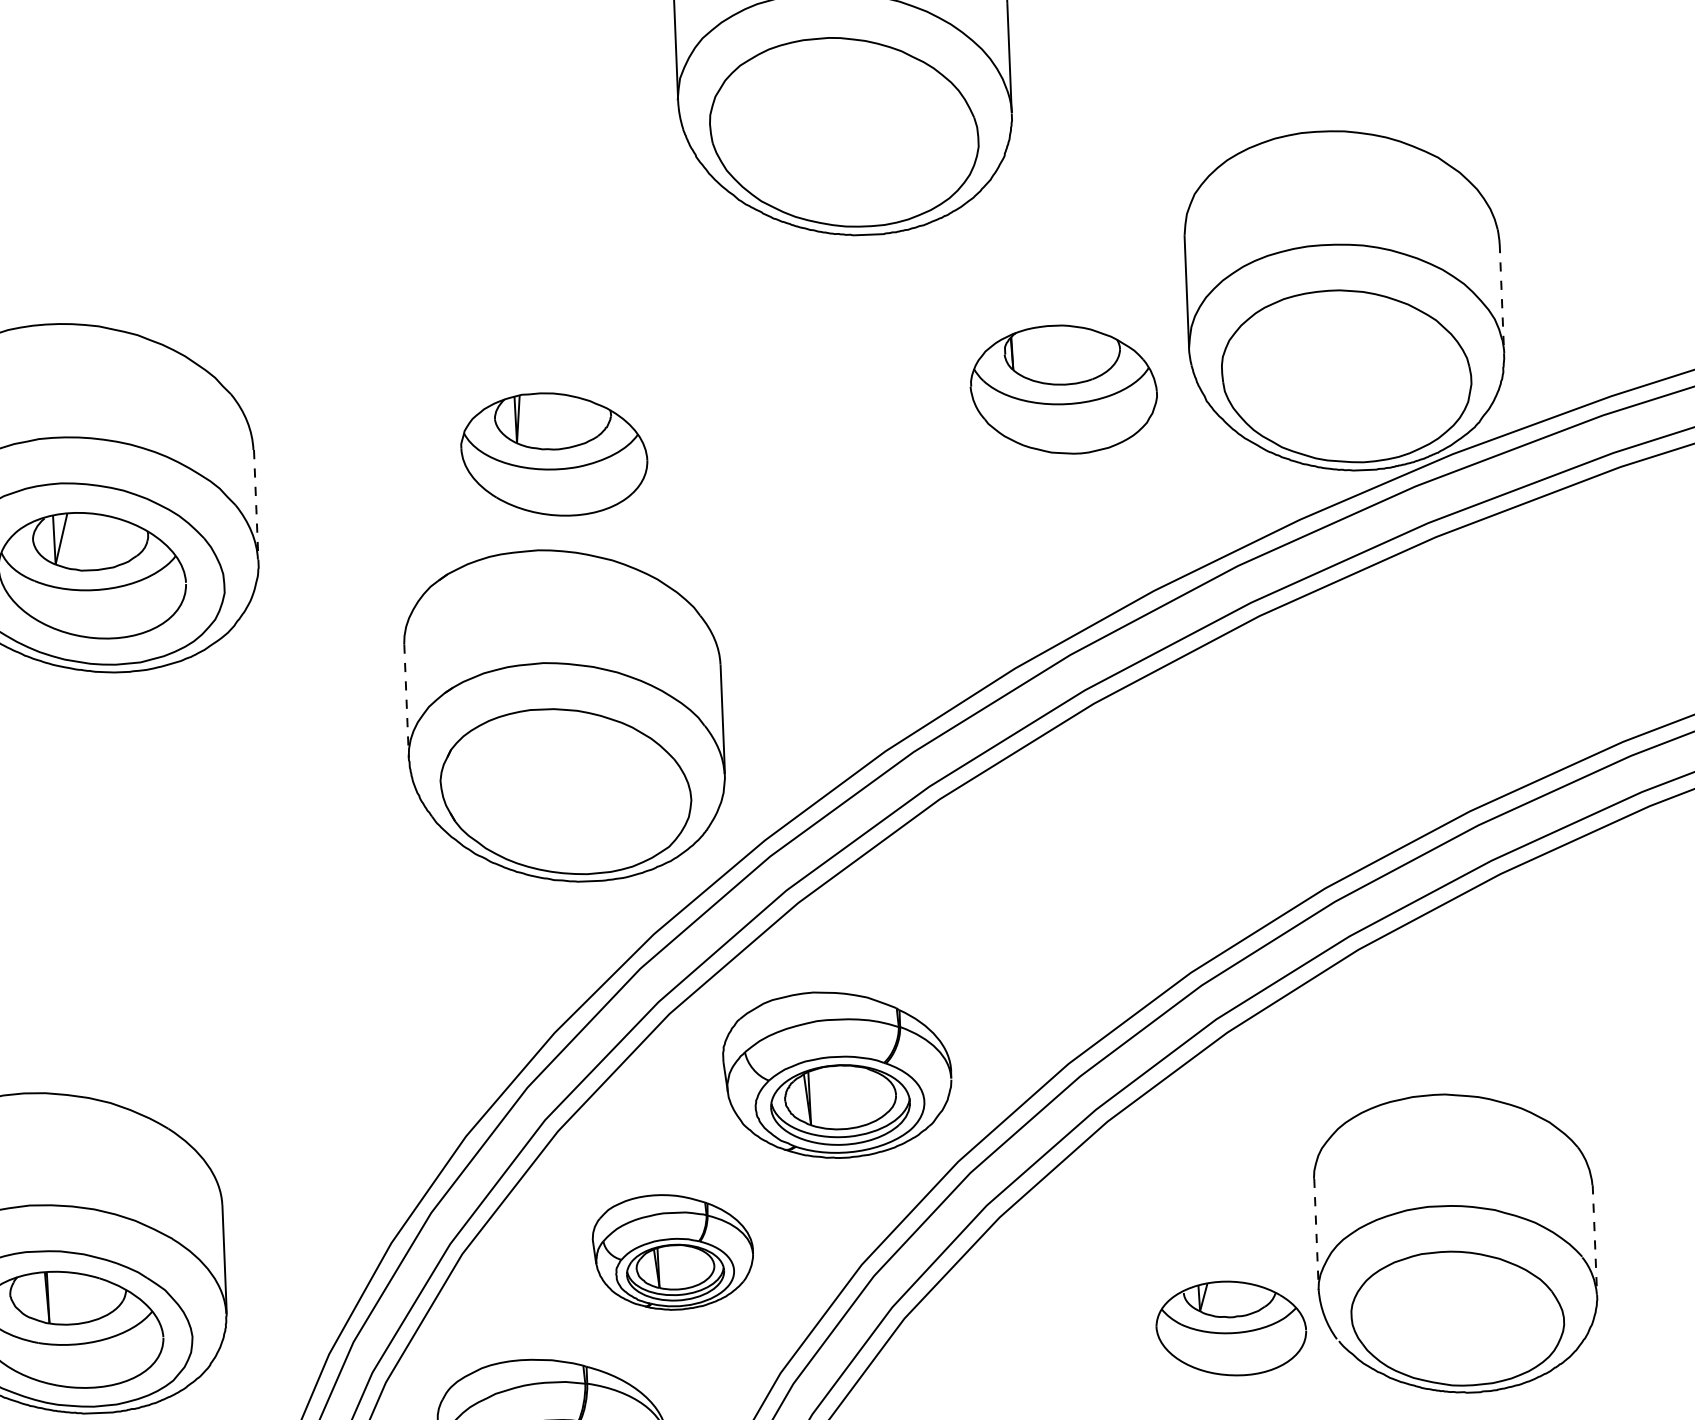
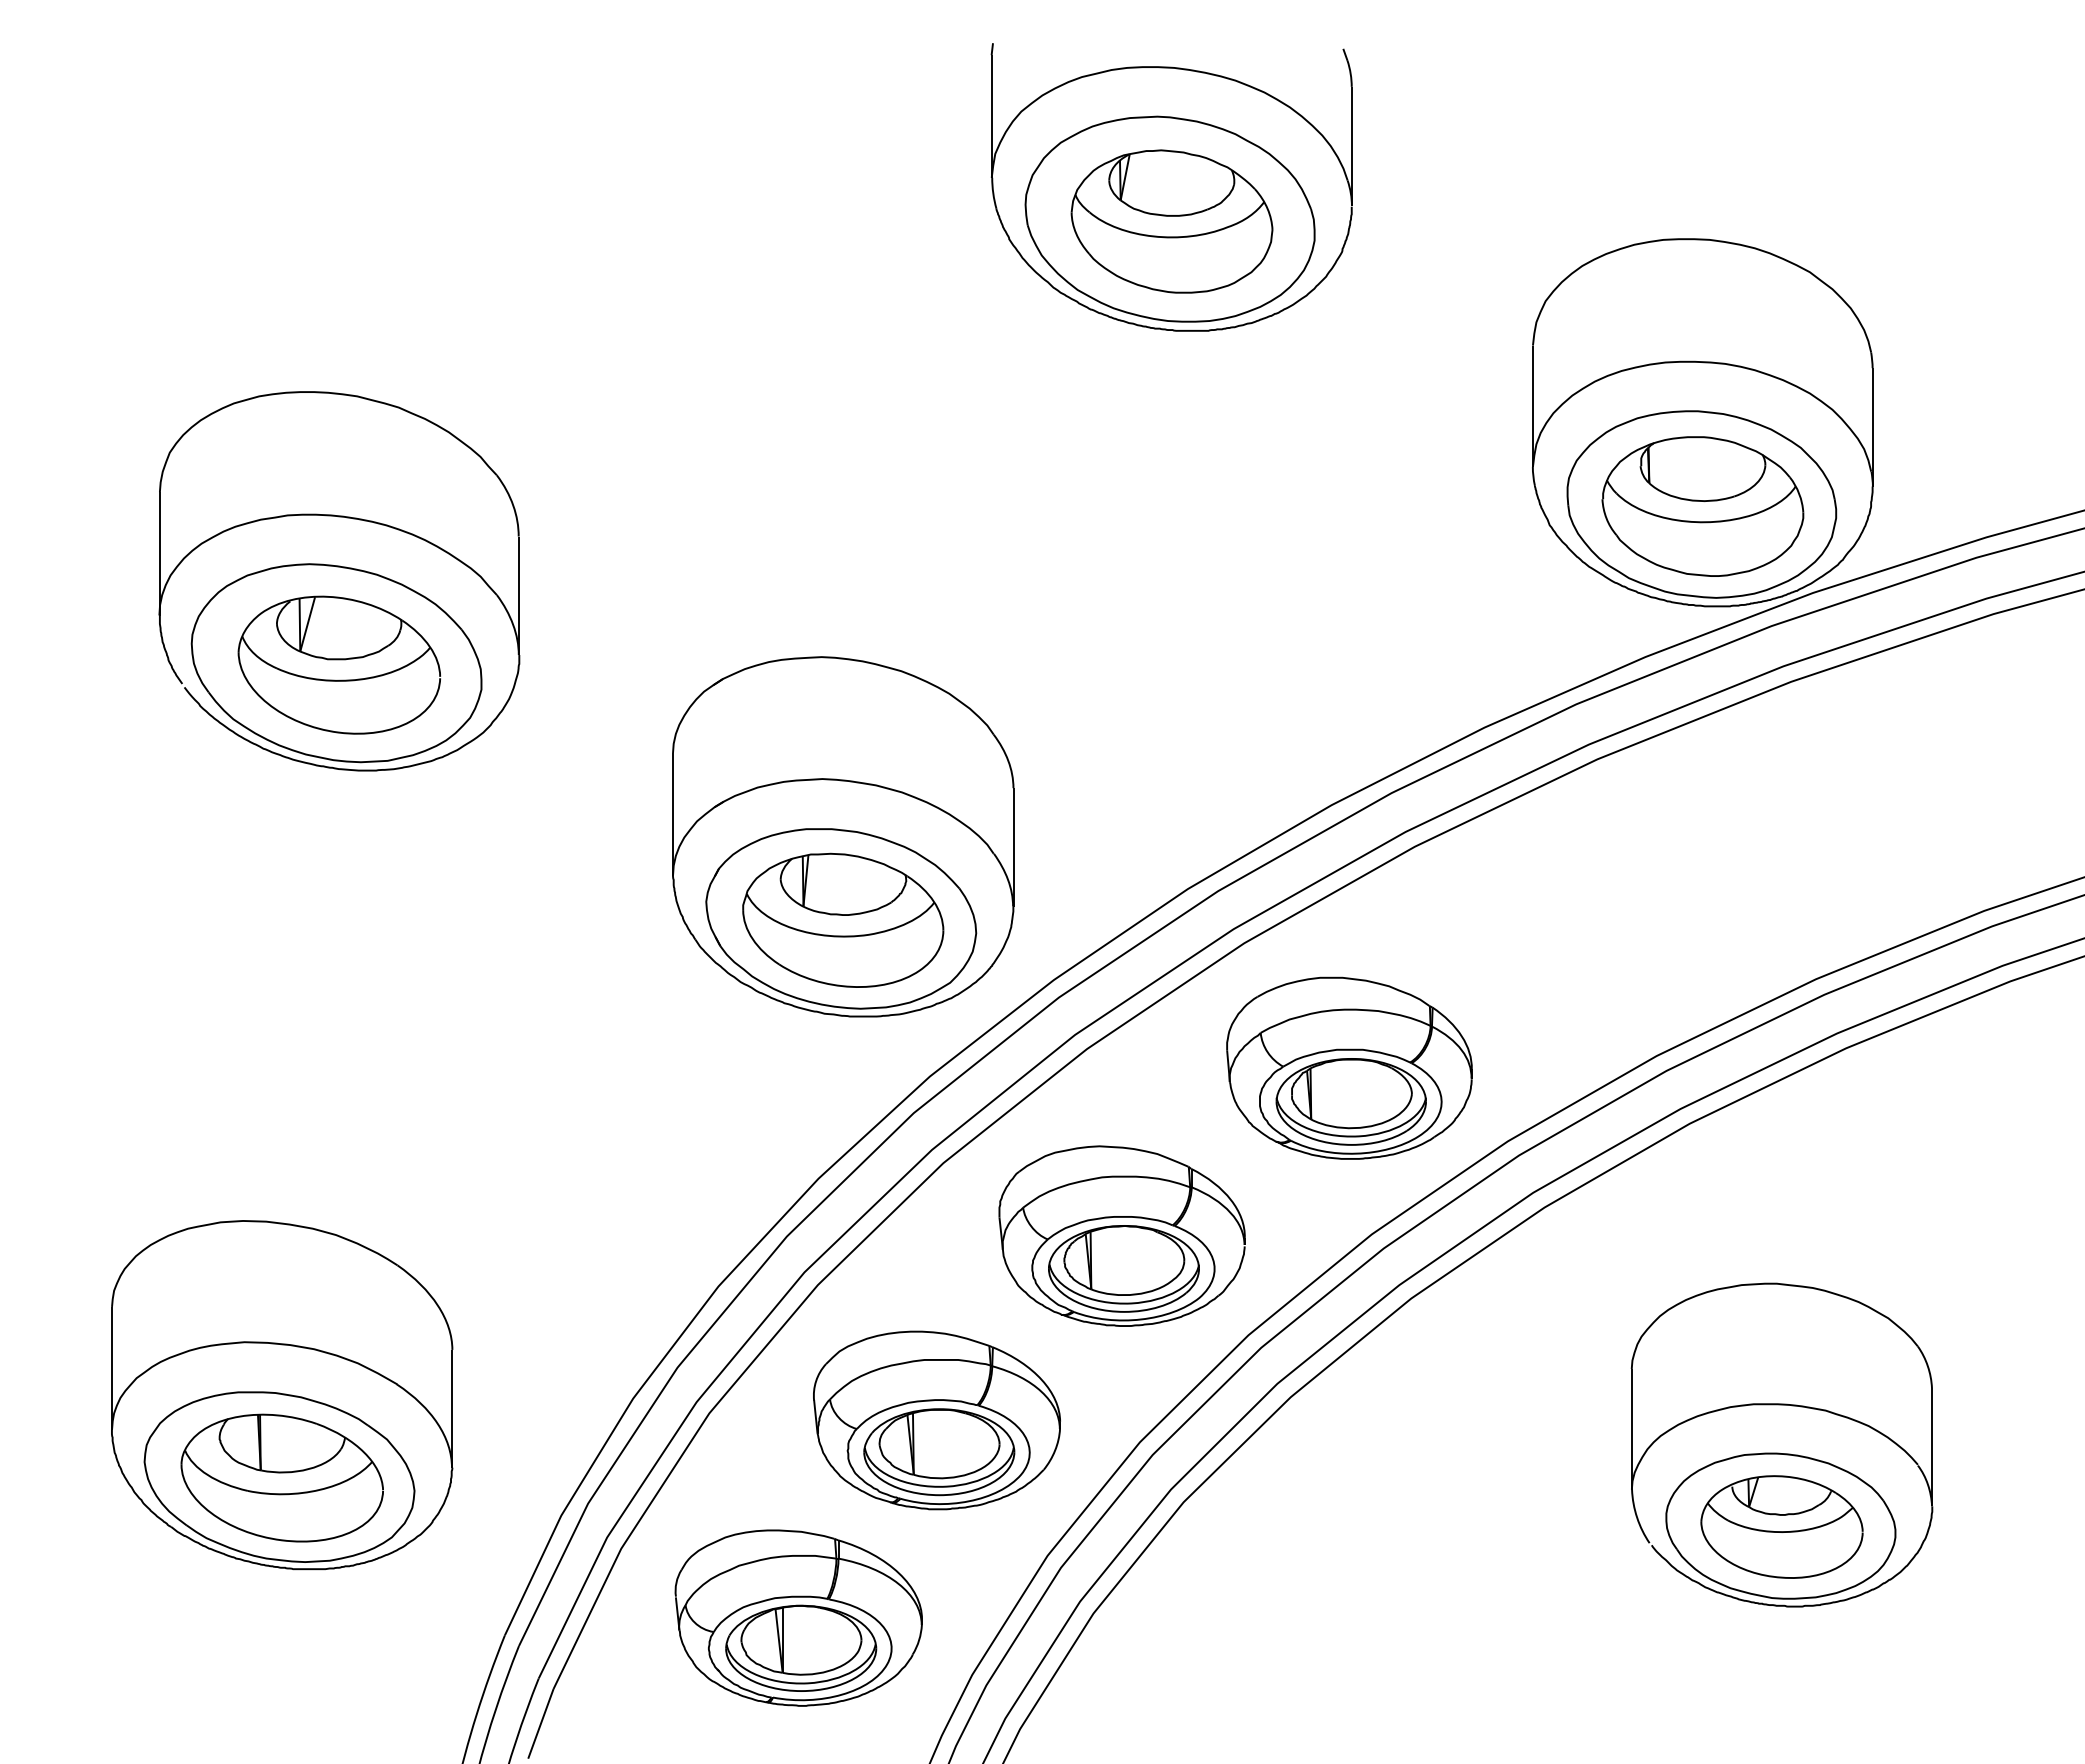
part: (845, 134) -> (1171, 221), added
line: (1501, 298) -> (1872, 427), dashed -> solid
part: (1063, 389) -> (1702, 506), moved
part: (554, 453) -> (843, 919), moved
line: (256, 505) -> (519, 596), dashed -> solid
line: (406, 701) -> (673, 814), dashed -> solid
part: (1041, 910) -> (1349, 1067), added
line: (1316, 1234) -> (1632, 1429), dashed -> solid
line: (1595, 1240) -> (1932, 1447), dashed -> solid
part: (672, 1252) -> (936, 1420), size x1.43
part: (1230, 1328) -> (1781, 1526), moved

